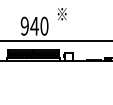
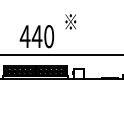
text: (24, 25) -> (24, 35), 940 -> 440

